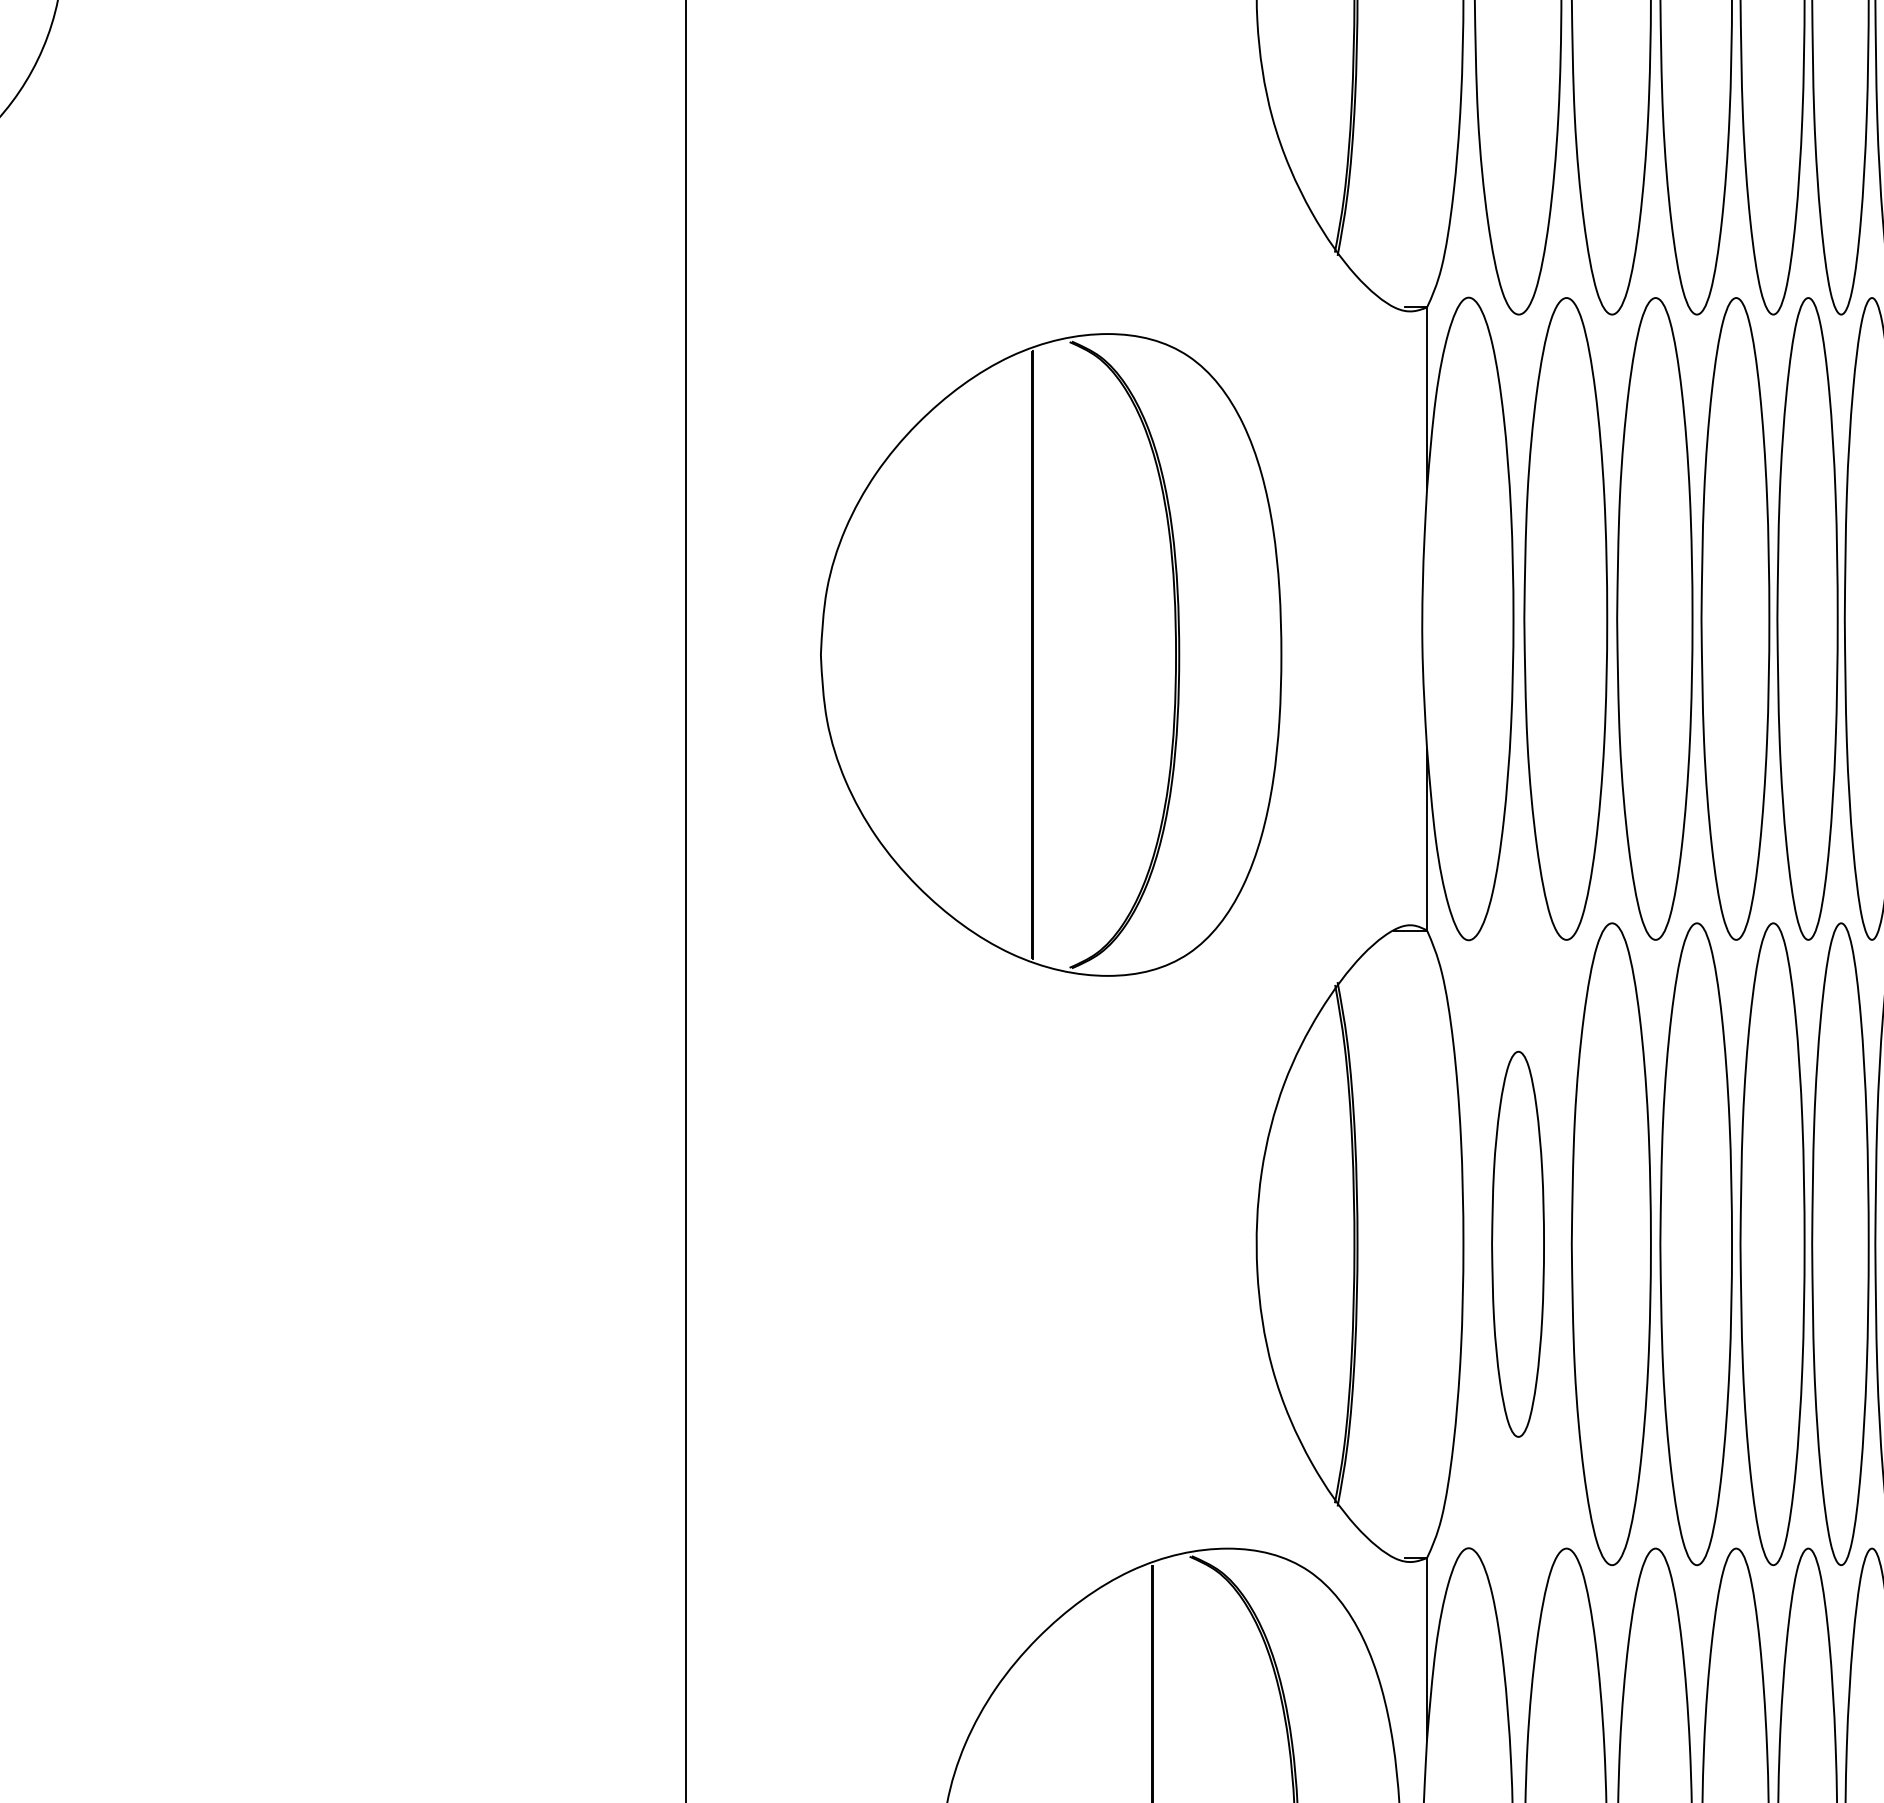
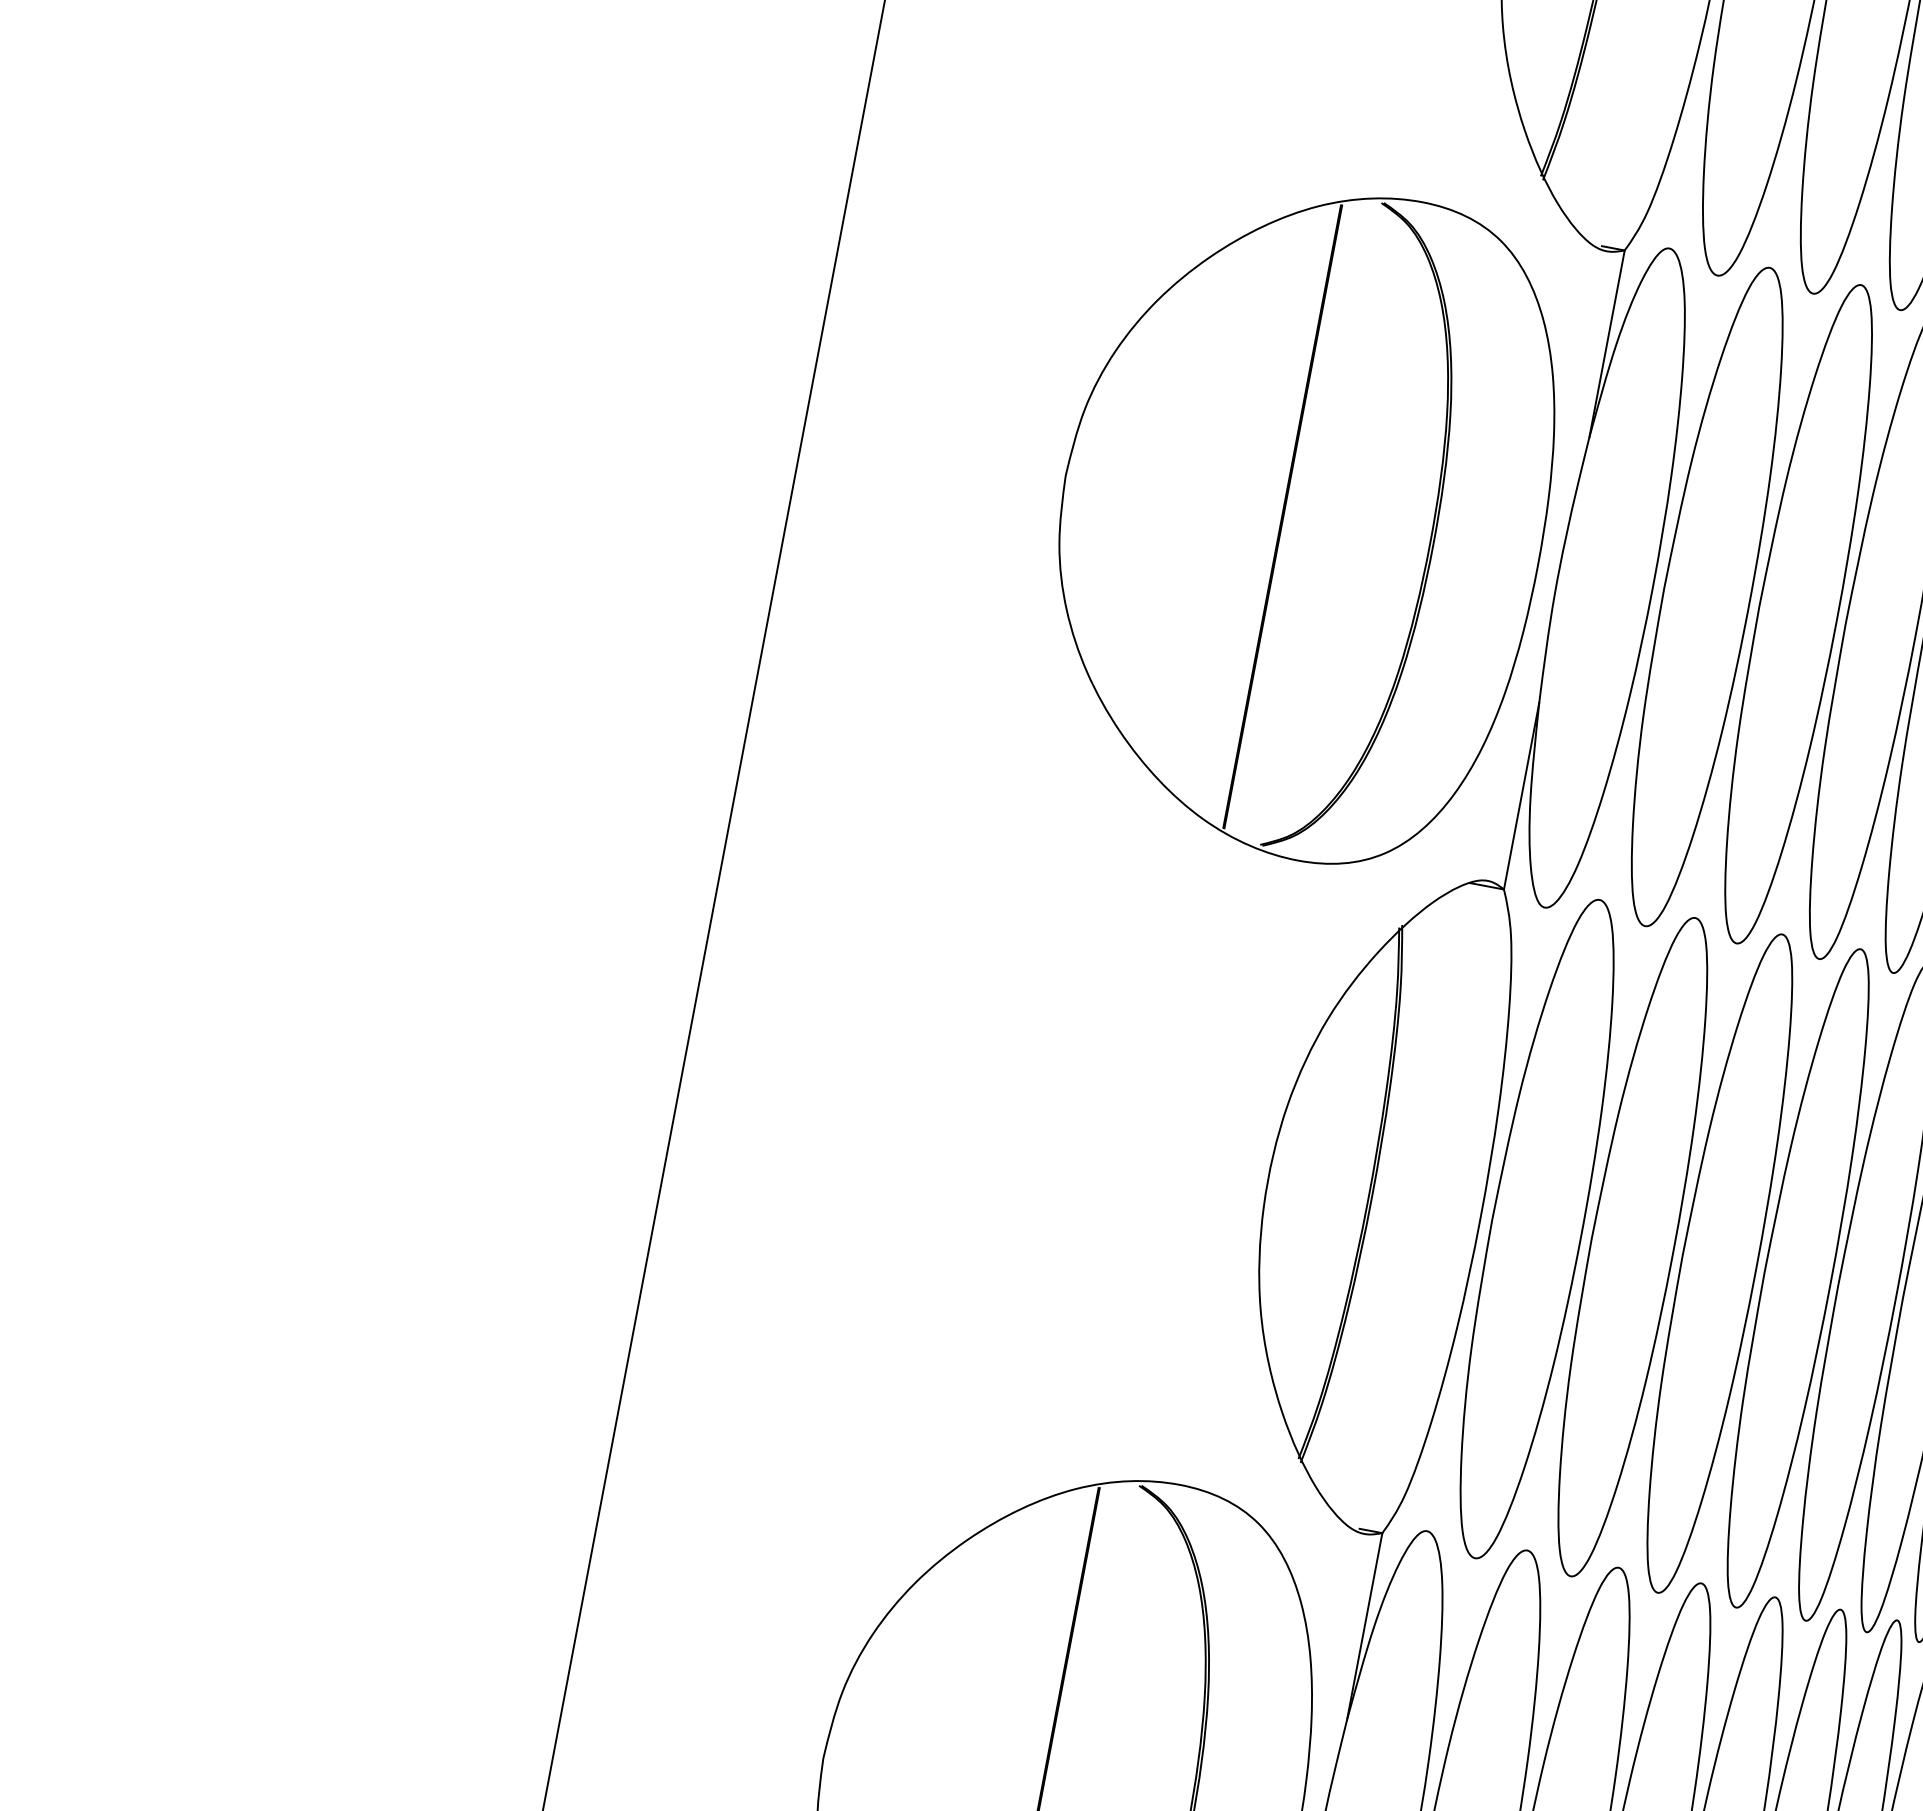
part: (1051, 654) -> (1302, 519), moved
part: (1517, 1244) -> (1535, 1229), size x1.67

